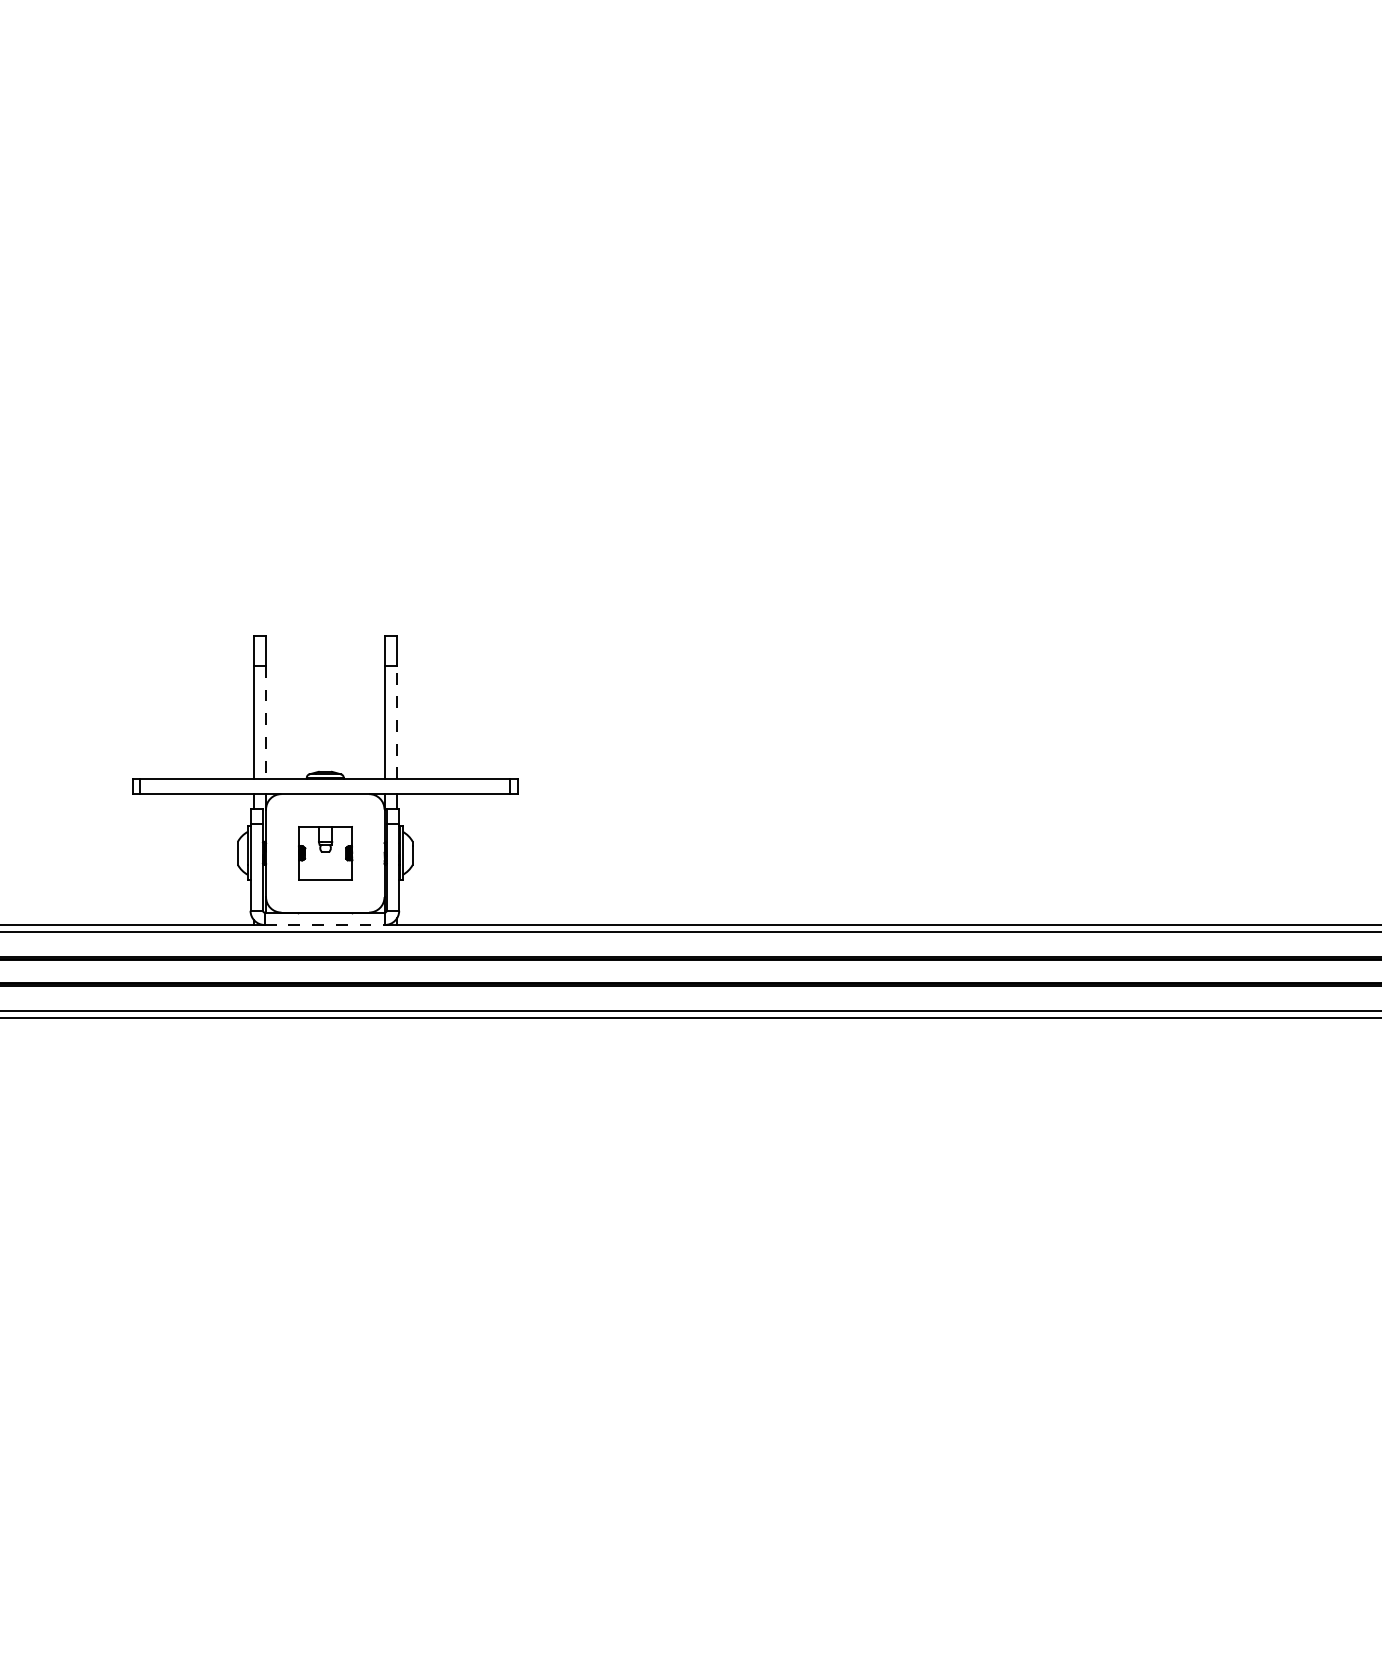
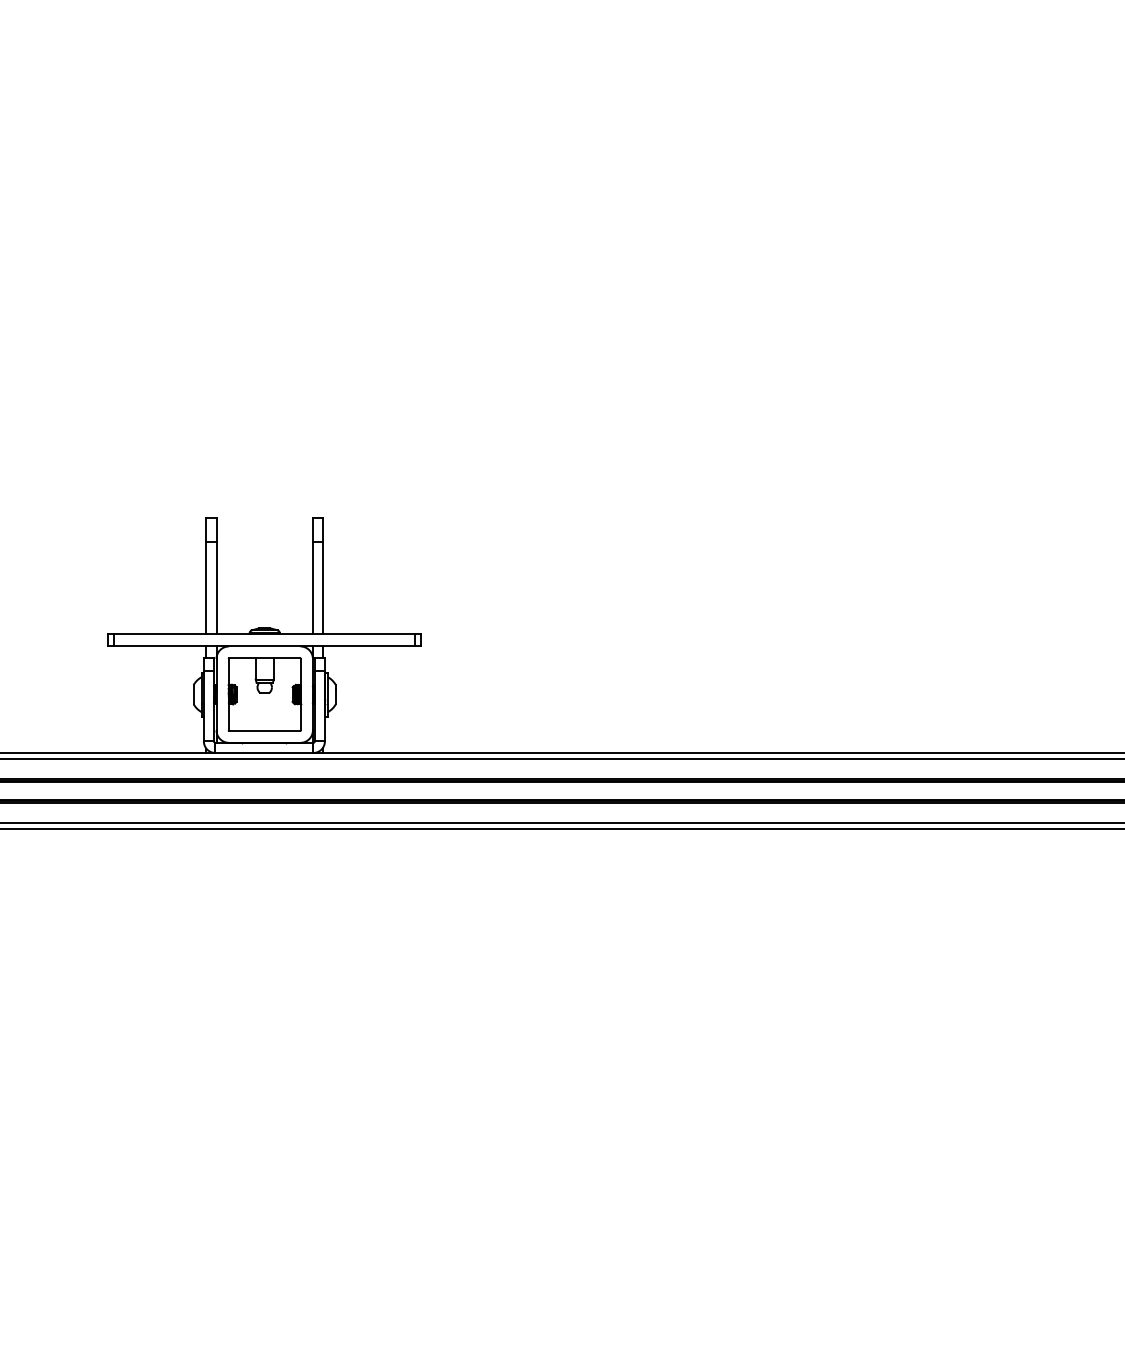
line: (266, 722) -> (216, 588), dashed -> solid
line: (396, 722) -> (322, 588), dashed -> solid
part: (325, 853) -> (264, 694), size x1.67
line: (325, 925) -> (264, 753), dashed -> solid

